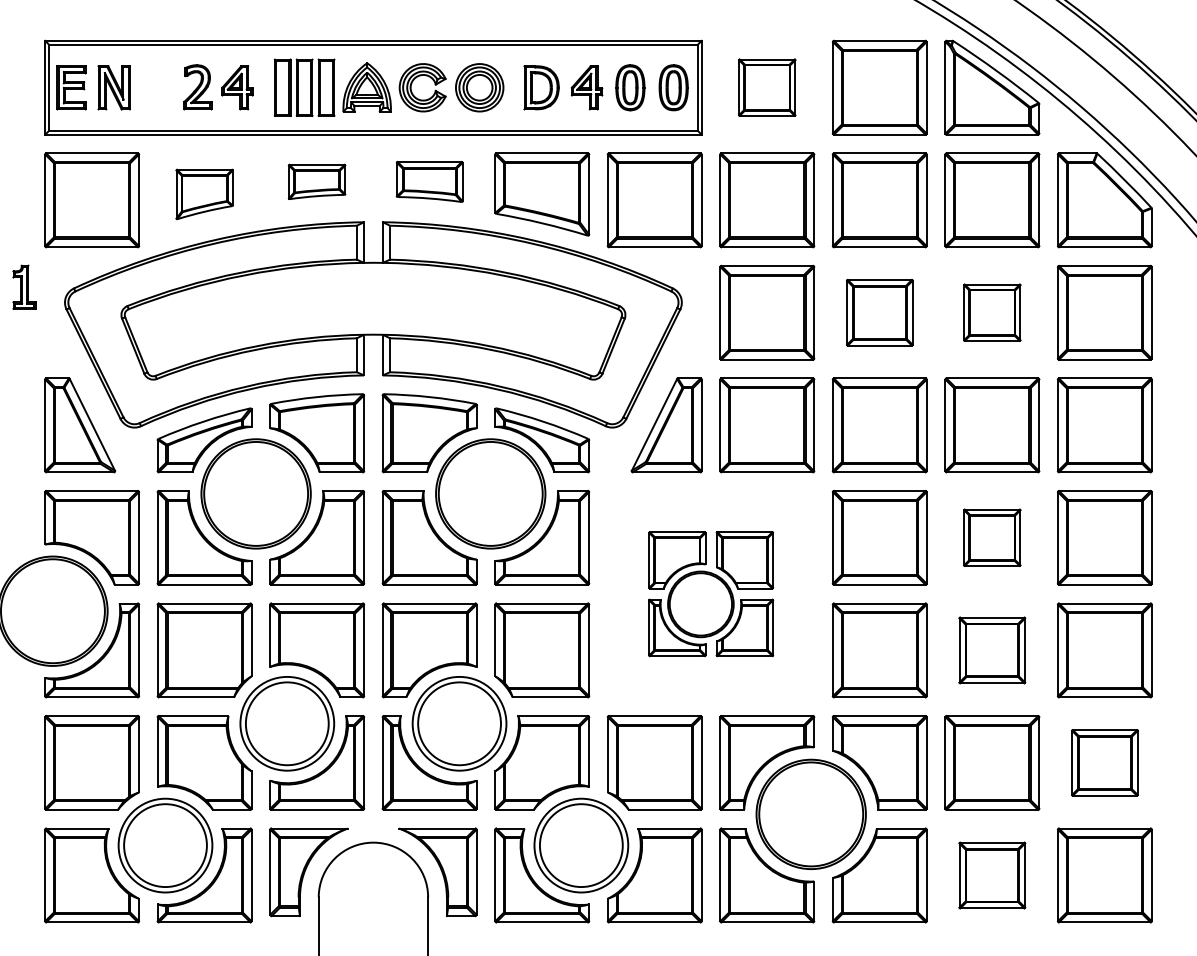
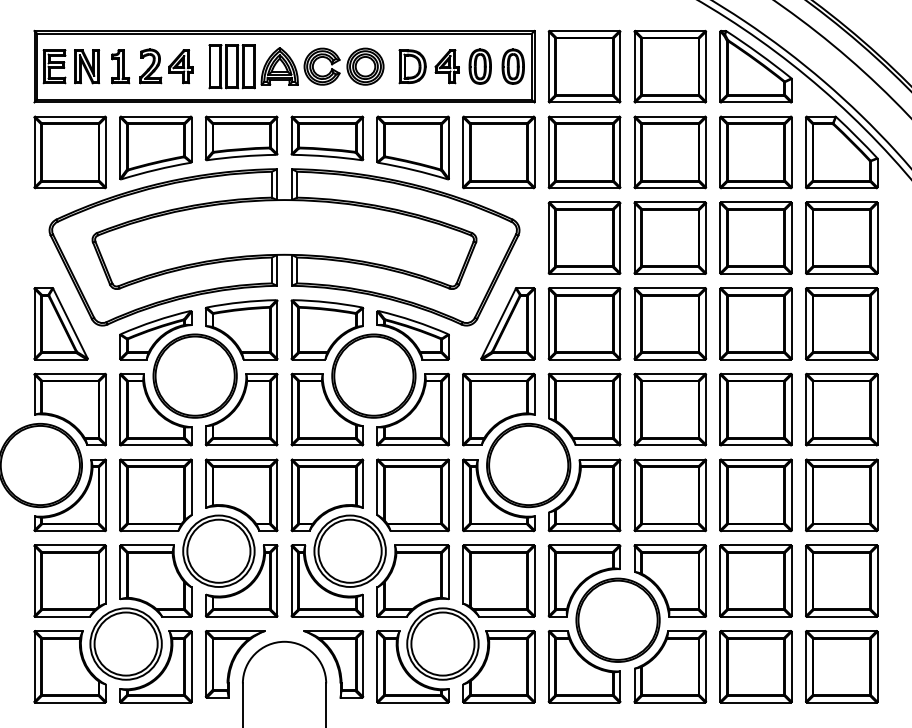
part: (767, 87) -> (584, 66), size x1.67
part: (316, 182) -> (241, 138), size x1.67
part: (429, 182) -> (327, 138), size x1.43
part: (204, 193) -> (155, 147), size x1.67
part: (24, 287) -> (120, 66), moved
part: (880, 311) -> (670, 237), size x1.43
part: (991, 311) -> (755, 237), size x1.67
part: (991, 537) -> (755, 409), size x1.67
part: (710, 594) -> (541, 452), size x1.67
part: (991, 650) -> (755, 495), size x1.43
part: (1104, 762) -> (841, 580), size x1.43
part: (991, 875) -> (755, 666), size x1.43

